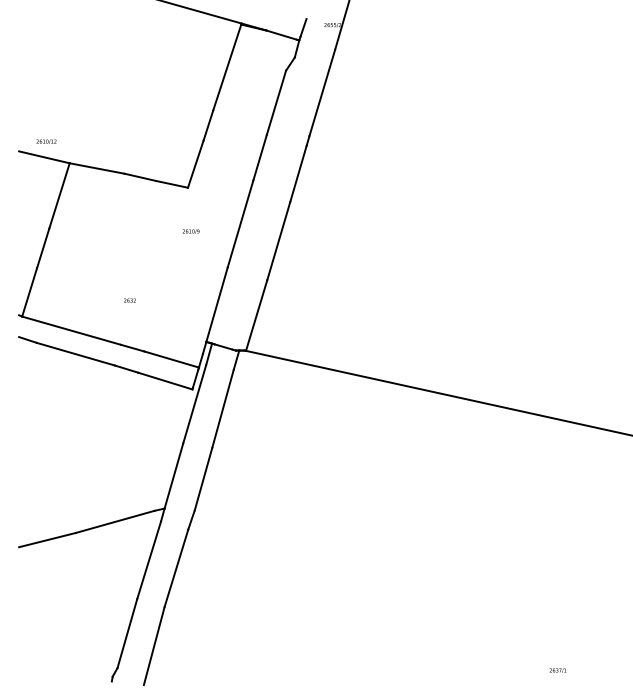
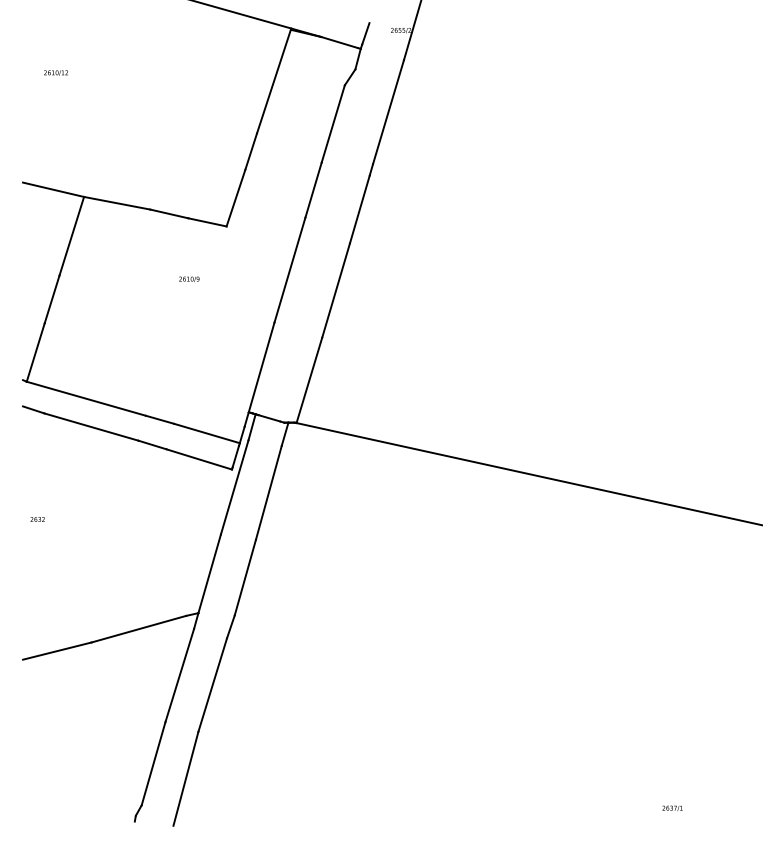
text: (46, 141) -> (55, 72), moved
text: (191, 230) -> (189, 278), moved
text: (129, 300) -> (37, 519), moved

